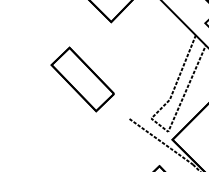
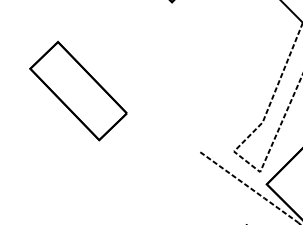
part: (82, 79) -> (78, 91), moved

